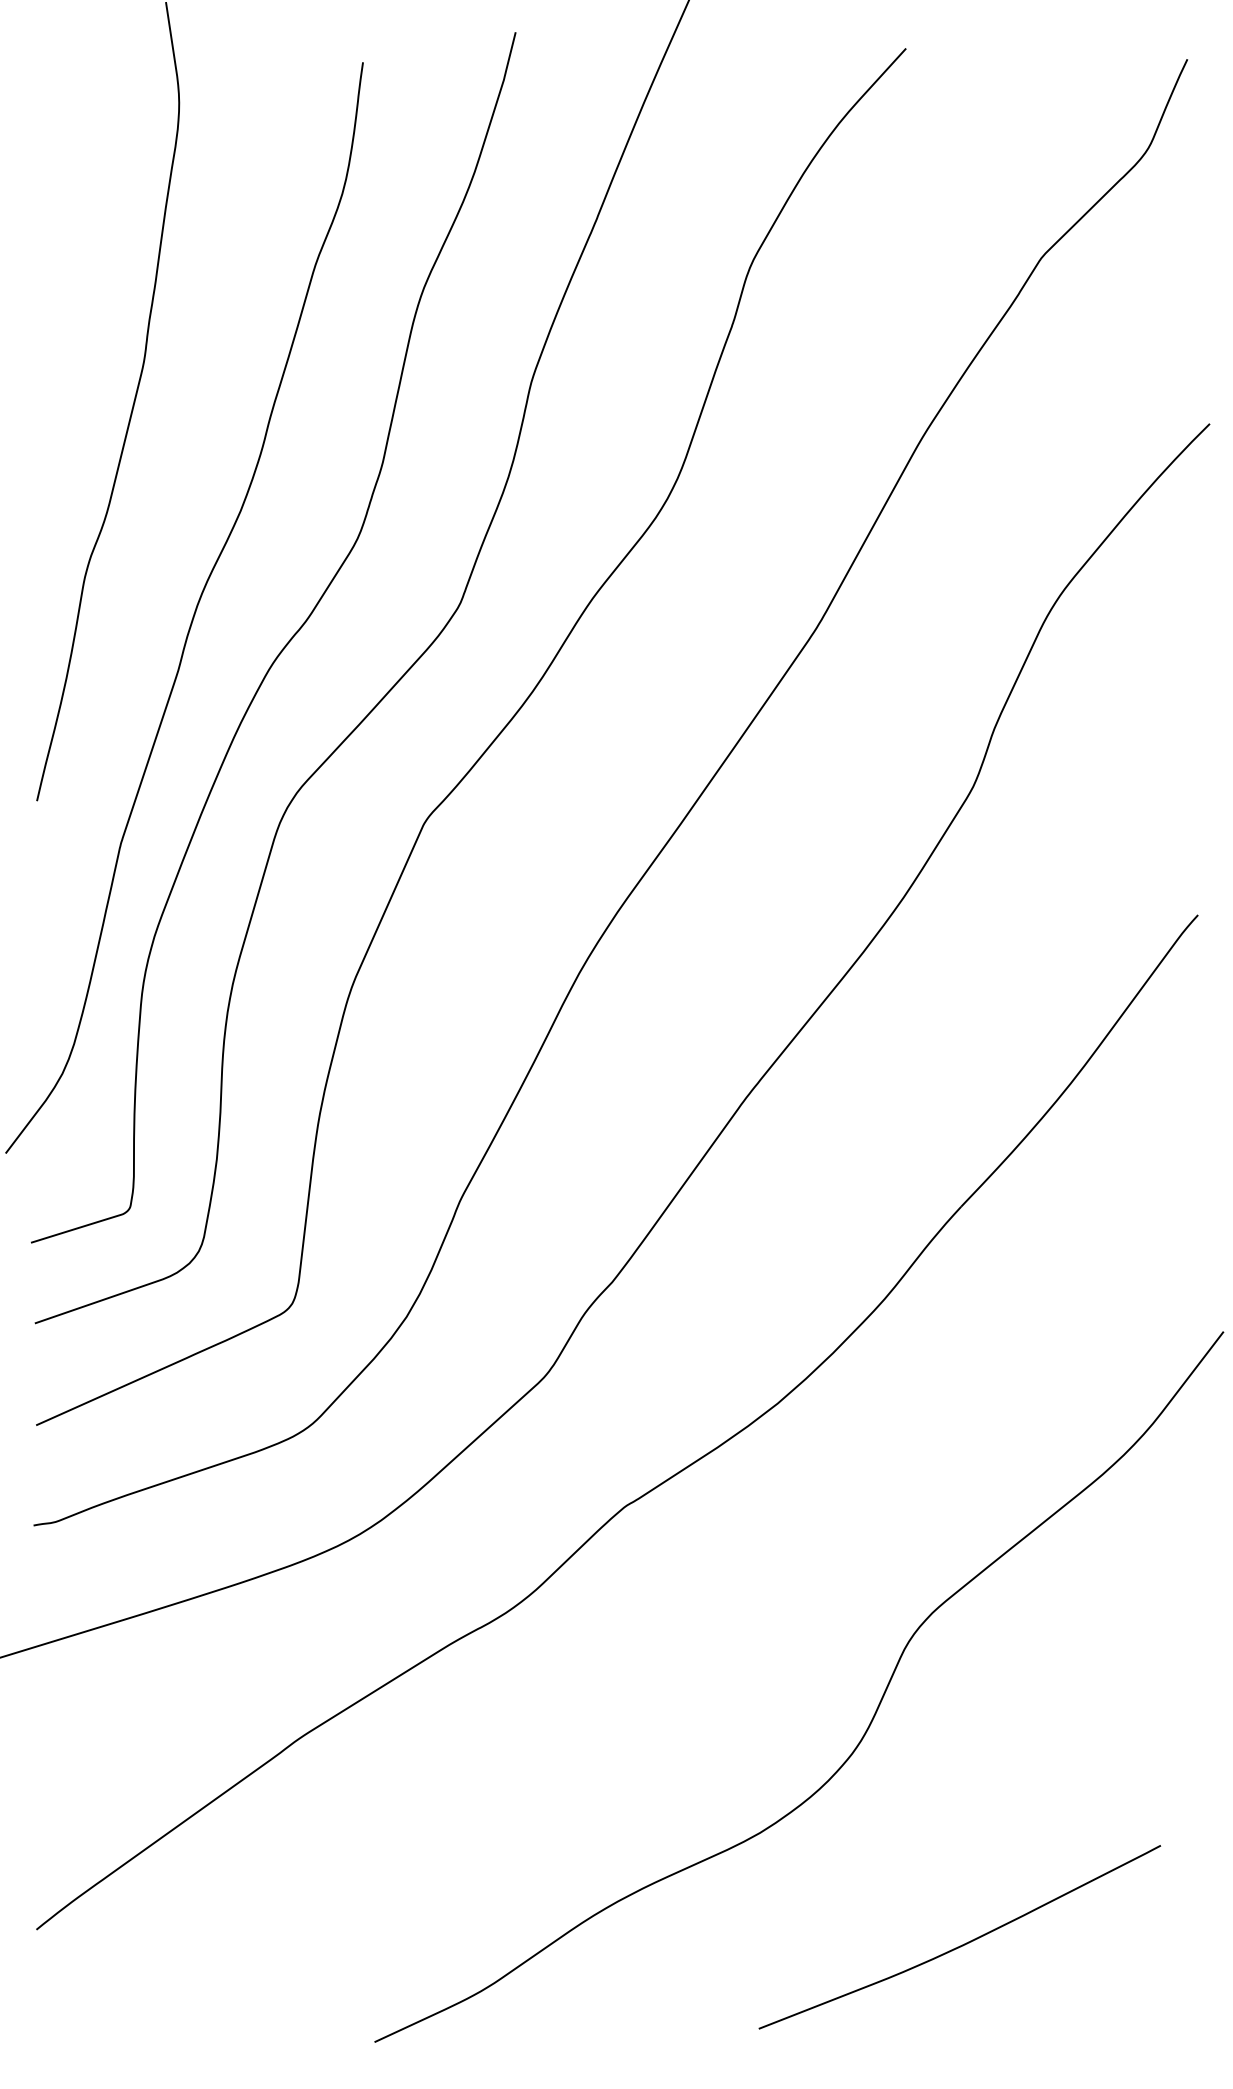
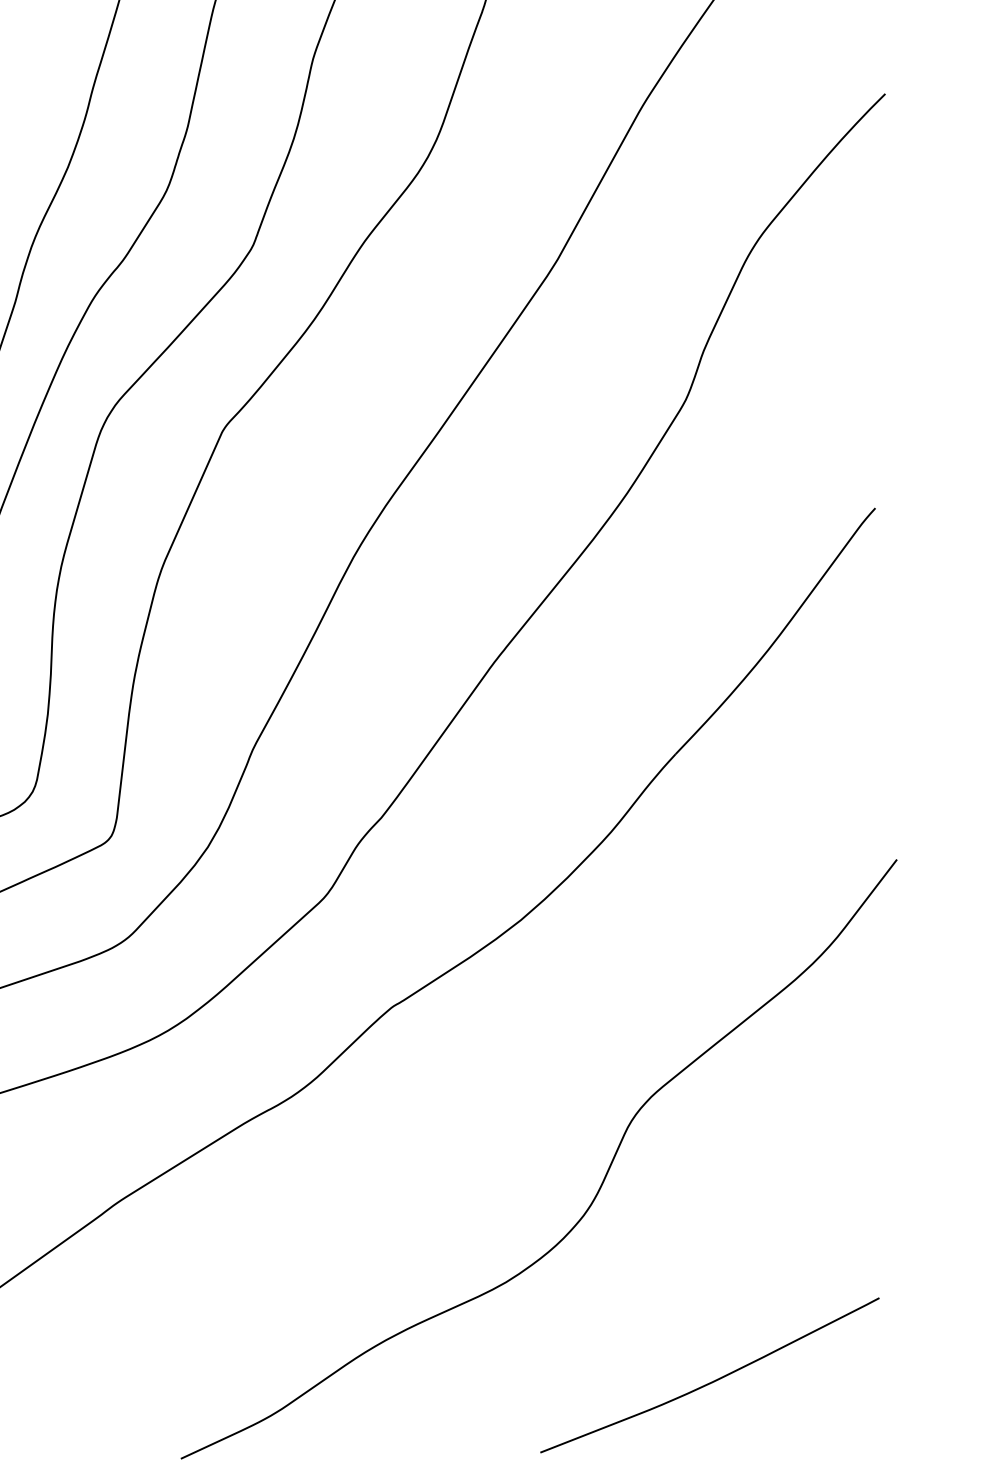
curve: (962, 1944) -> (712, 1381), moved

